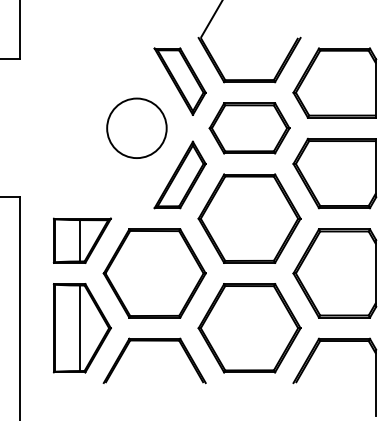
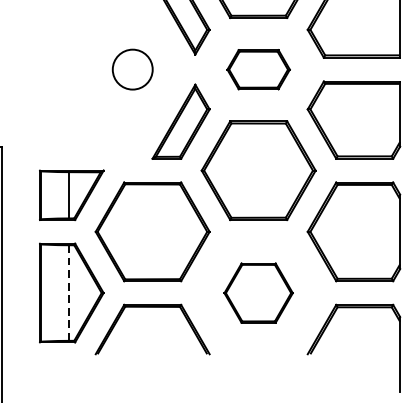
circle: (136, 128) -> (132, 69), size x0.6
part: (249, 128) -> (258, 69), size x0.7
line: (80, 328) -> (69, 293), solid -> dashed
part: (249, 328) -> (258, 293), size x0.6

